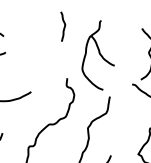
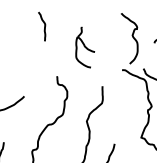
part: (100, 55) -> (85, 47), size x0.6

